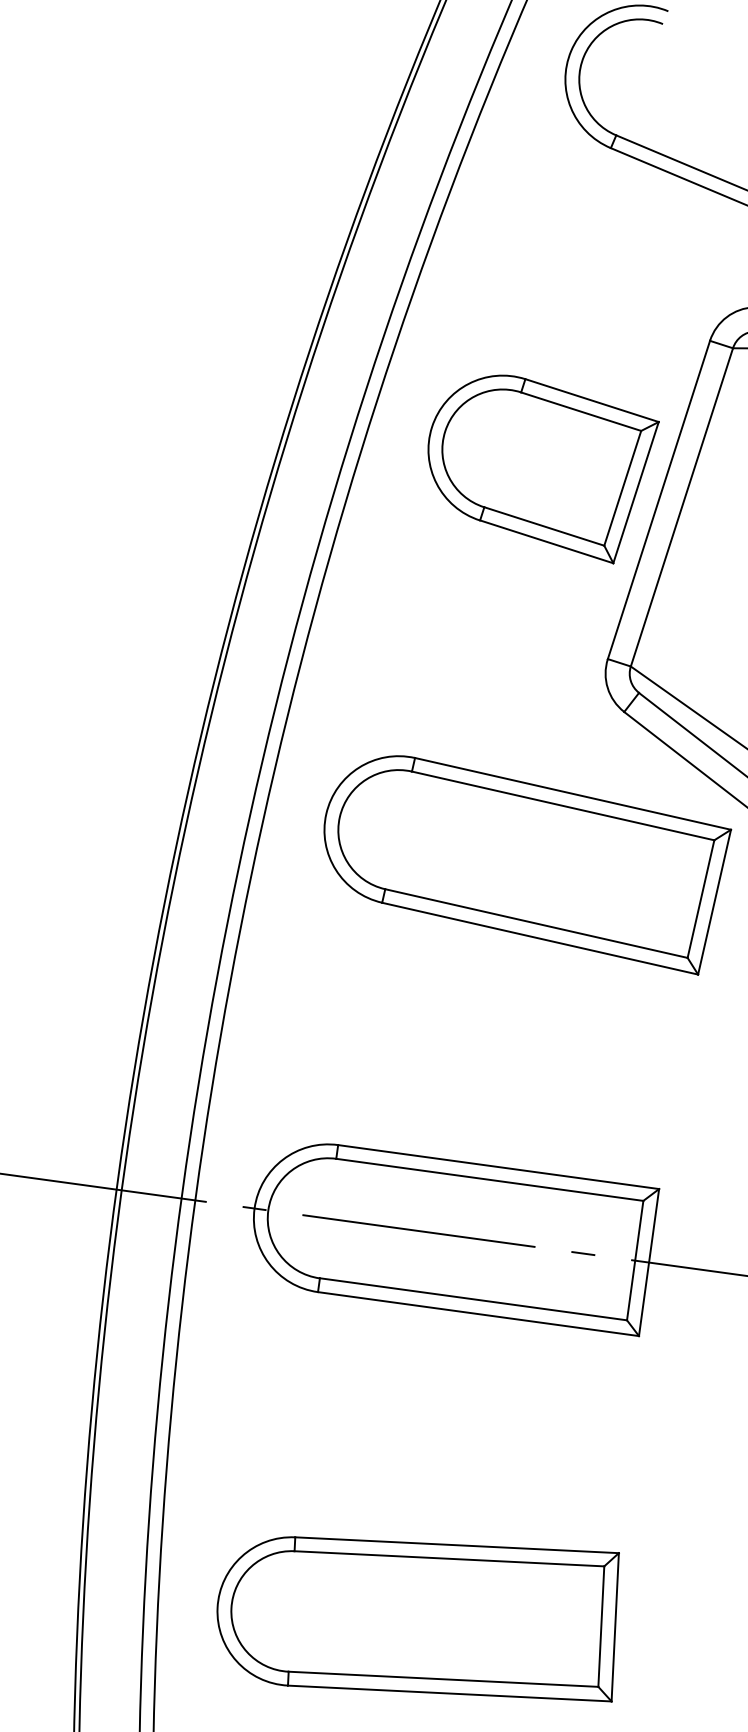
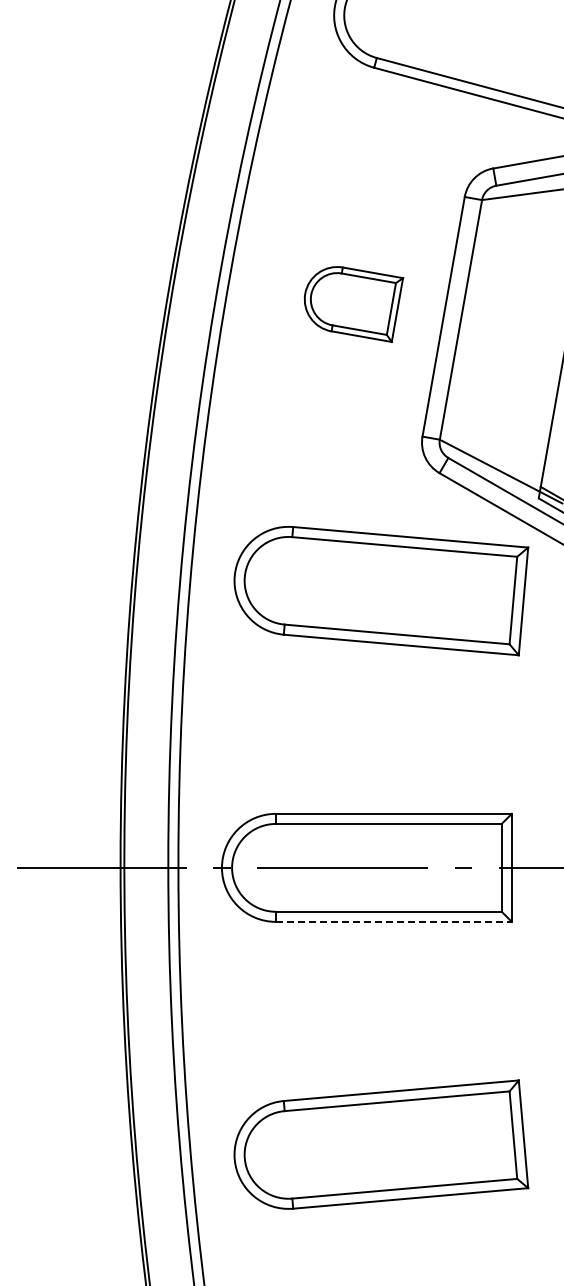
part: (538, 466) -> (353, 304), size x0.6
line: (477, 1313) -> (393, 921), solid -> dashed

